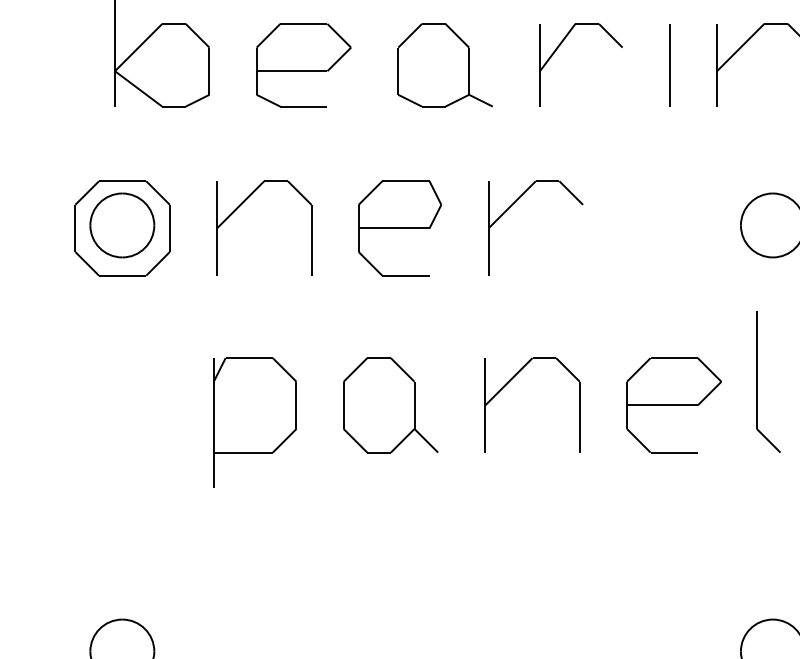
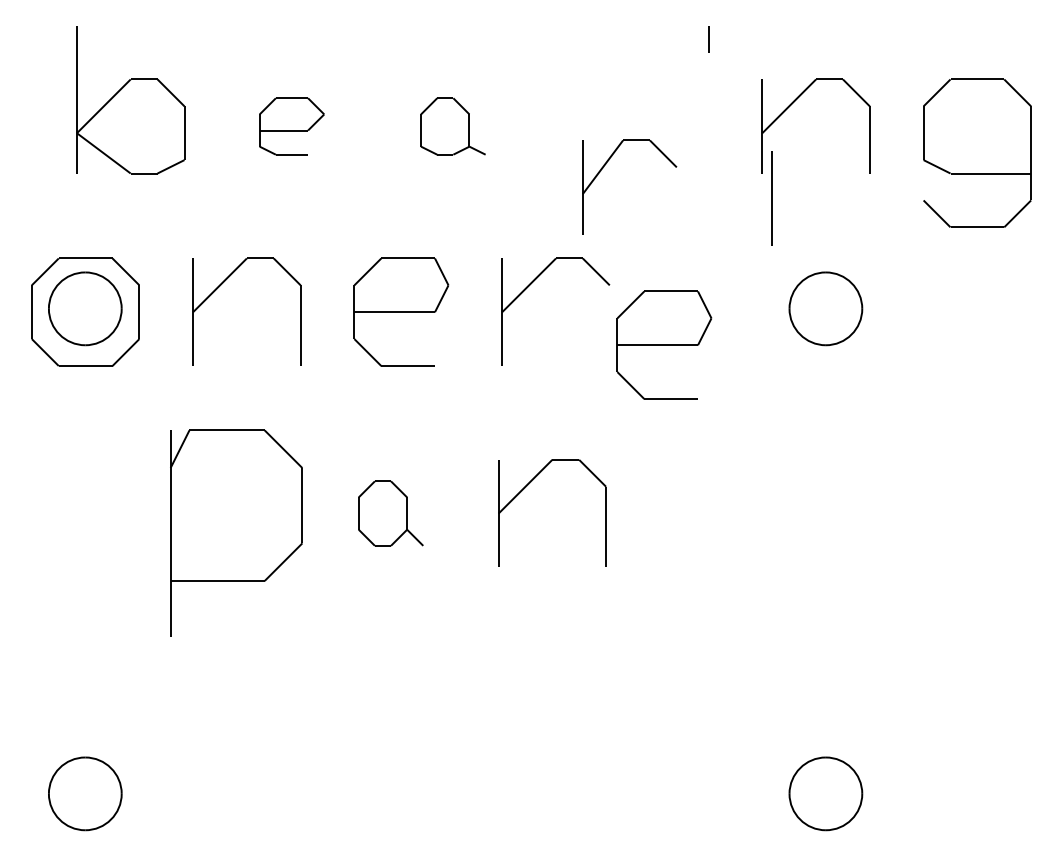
part: (558, 48) -> (603, 168), moved
part: (303, 65) -> (291, 126), size x0.6
part: (445, 65) -> (453, 126), size x0.6
line: (669, 65) -> (771, 198), moved
part: (631, 256) -> (664, 344), added
part: (757, 381) -> (808, 486), removed
part: (390, 405) -> (390, 513), size x0.6
part: (674, 405) -> (713, 513), removed
part: (255, 422) -> (236, 533), size x1.4

